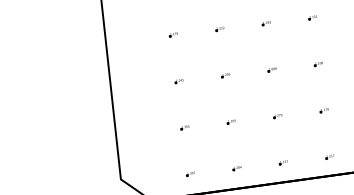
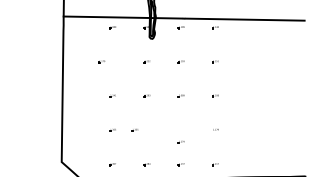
part: (173, 34) -> (101, 61), moved
part: (276, 116) -> (180, 142), moved
part: (230, 122) -> (134, 130), moved

